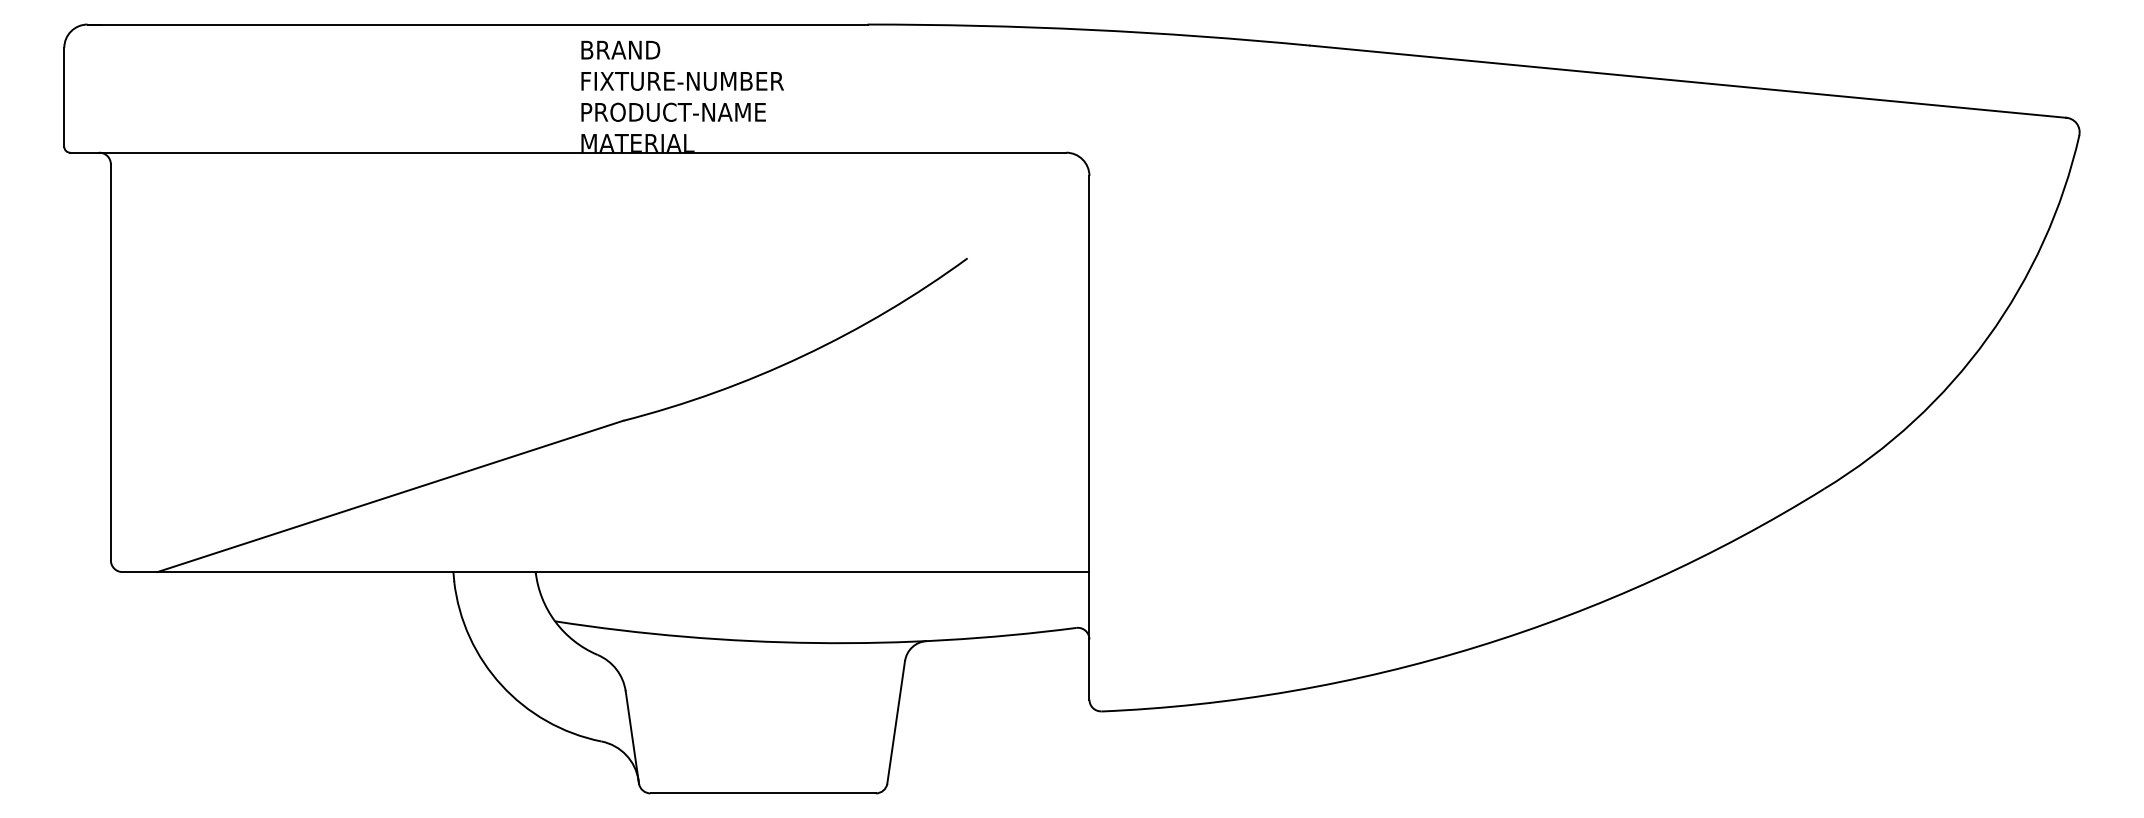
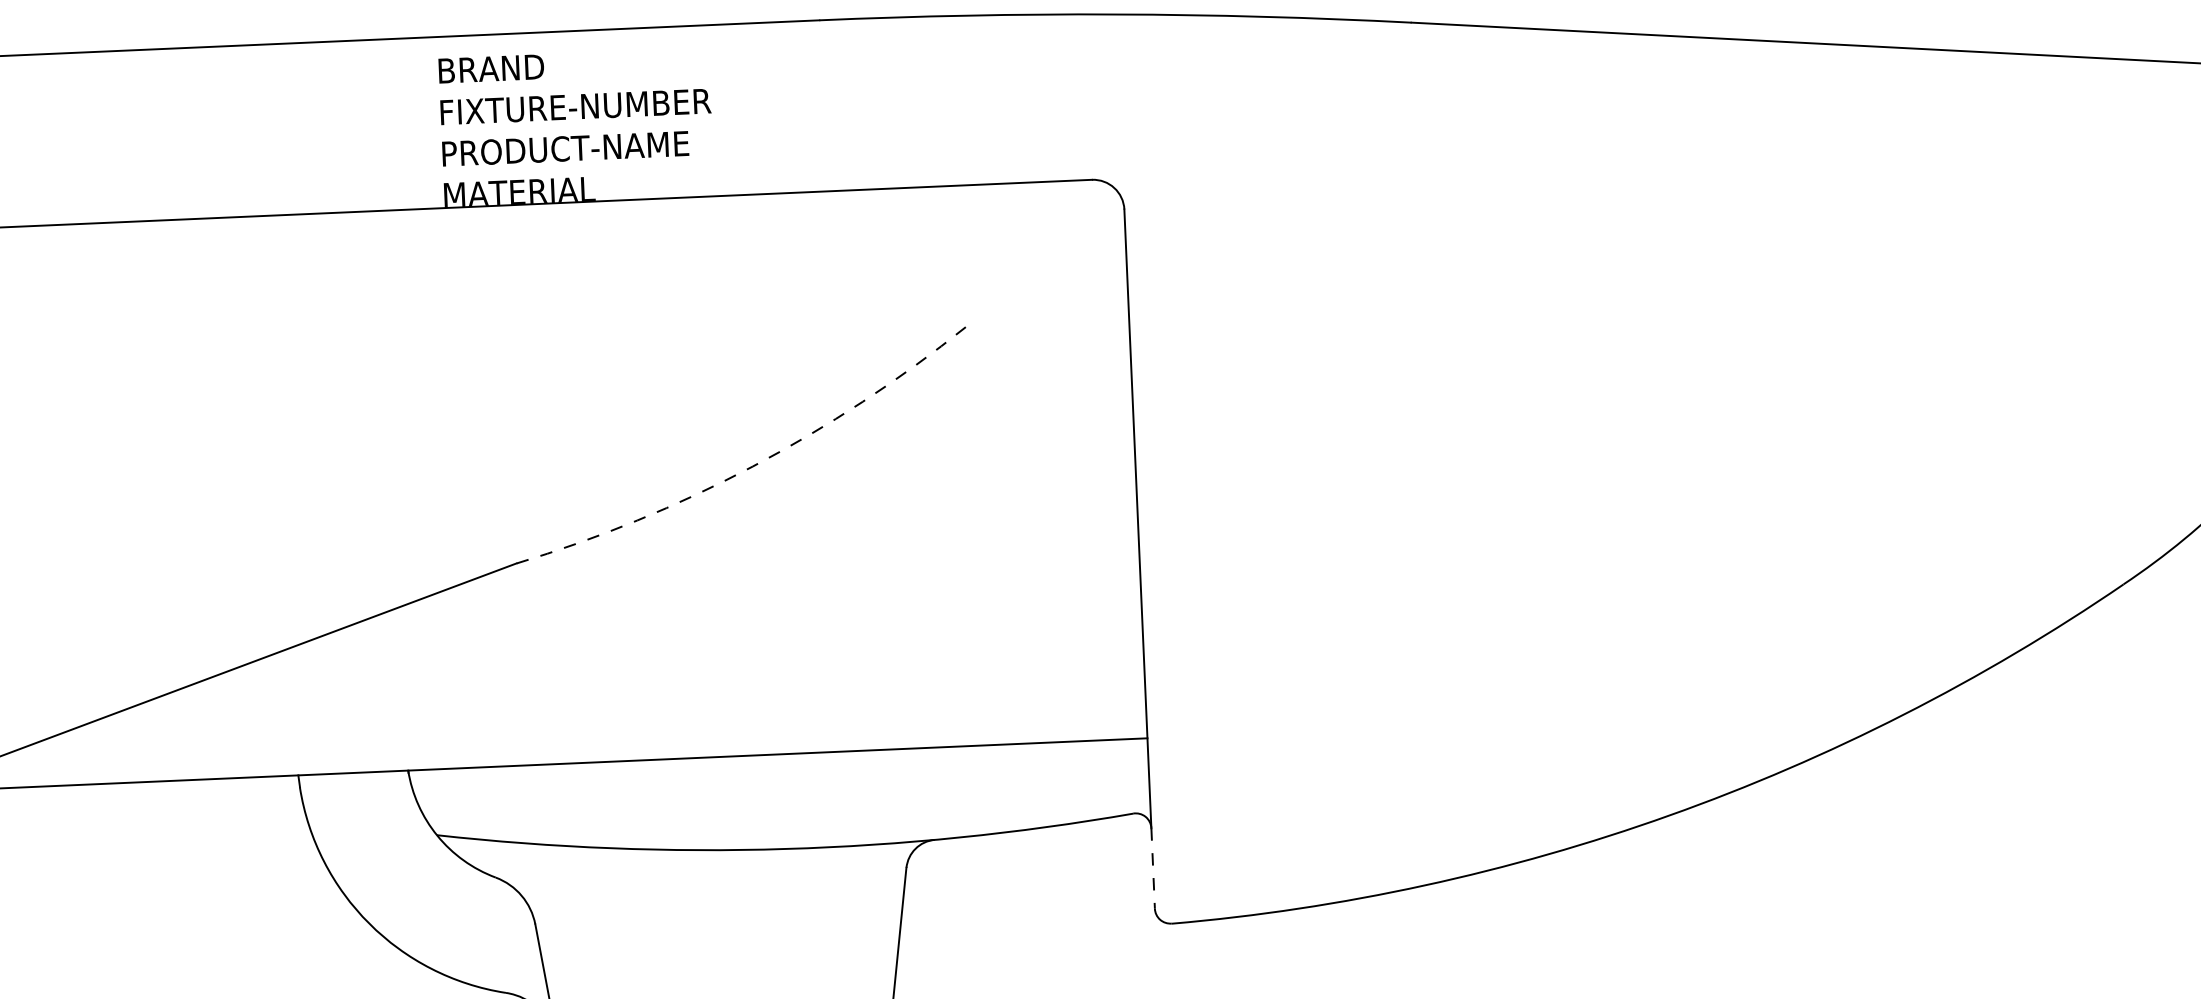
arc: (803, 355) -> (753, 465), solid -> dashed
line: (1089, 670) -> (1153, 869), solid -> dashed

